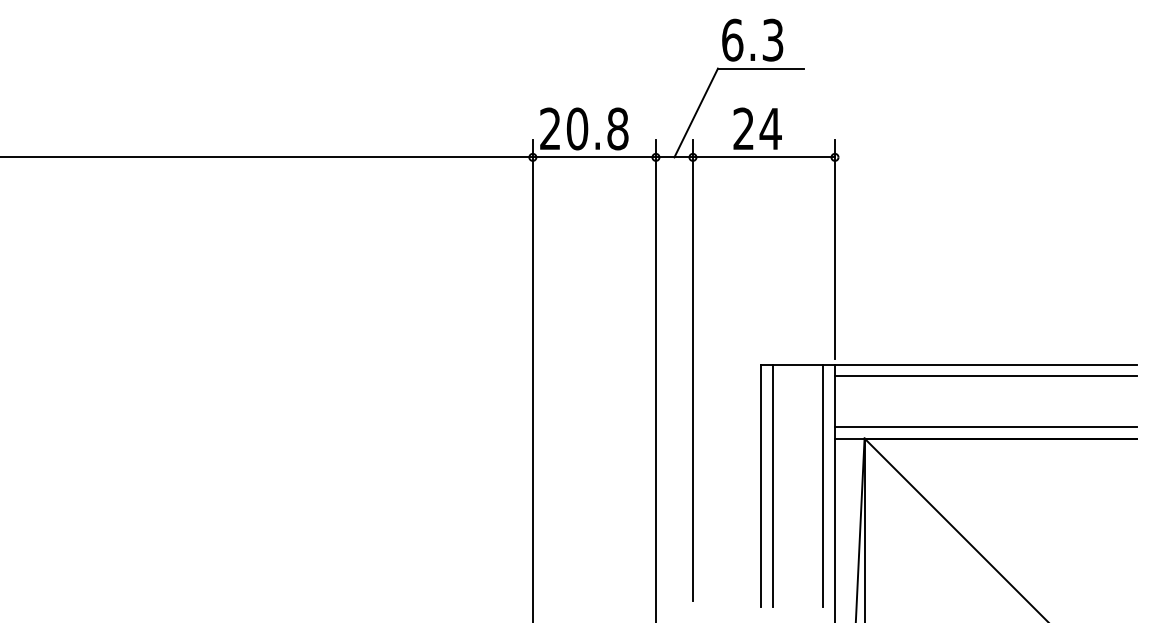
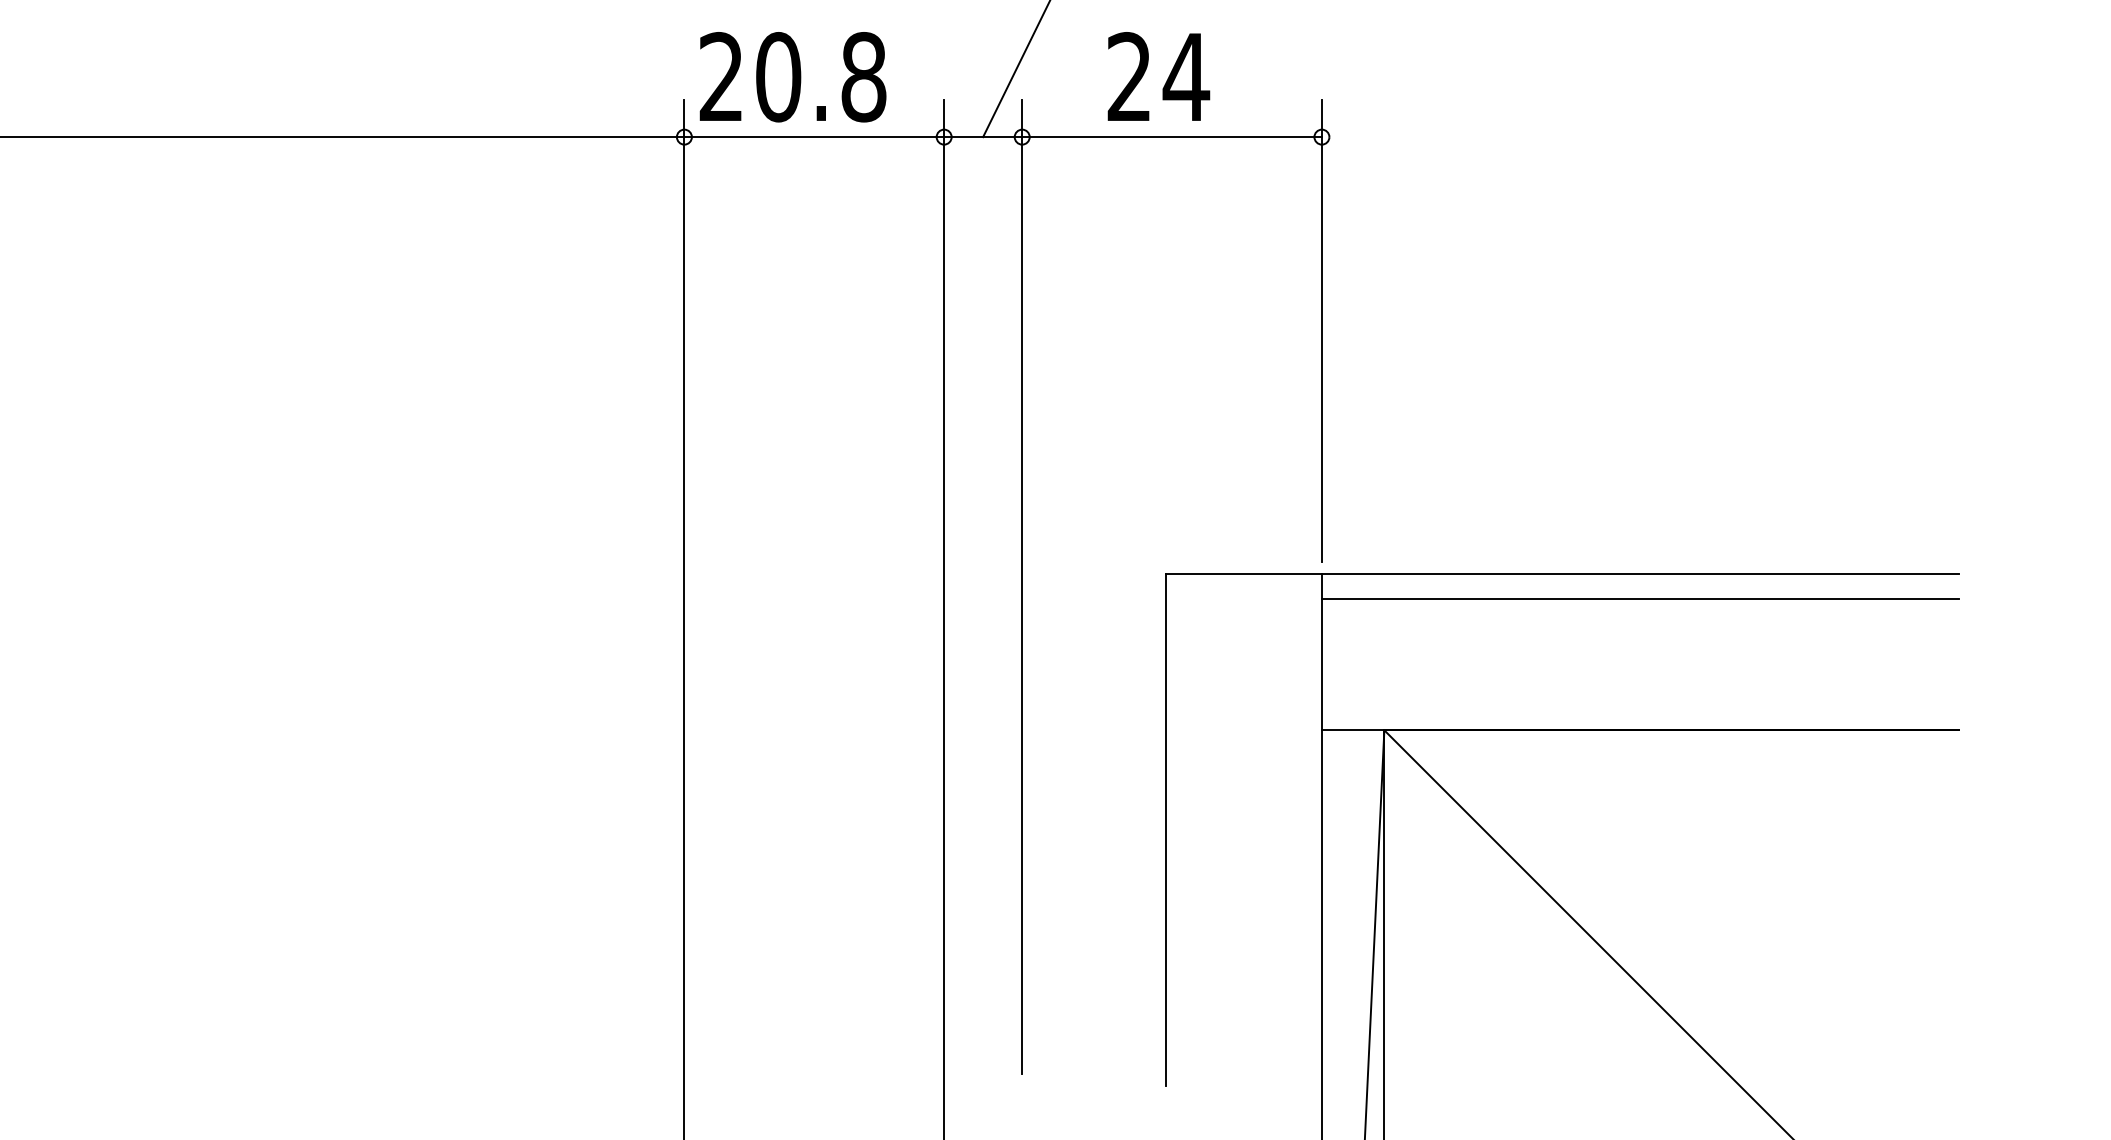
line: (985, 426) -> (1639, 704), removed
line: (772, 485) -> (1190, 829), removed
line: (823, 485) -> (1297, 829), removed

